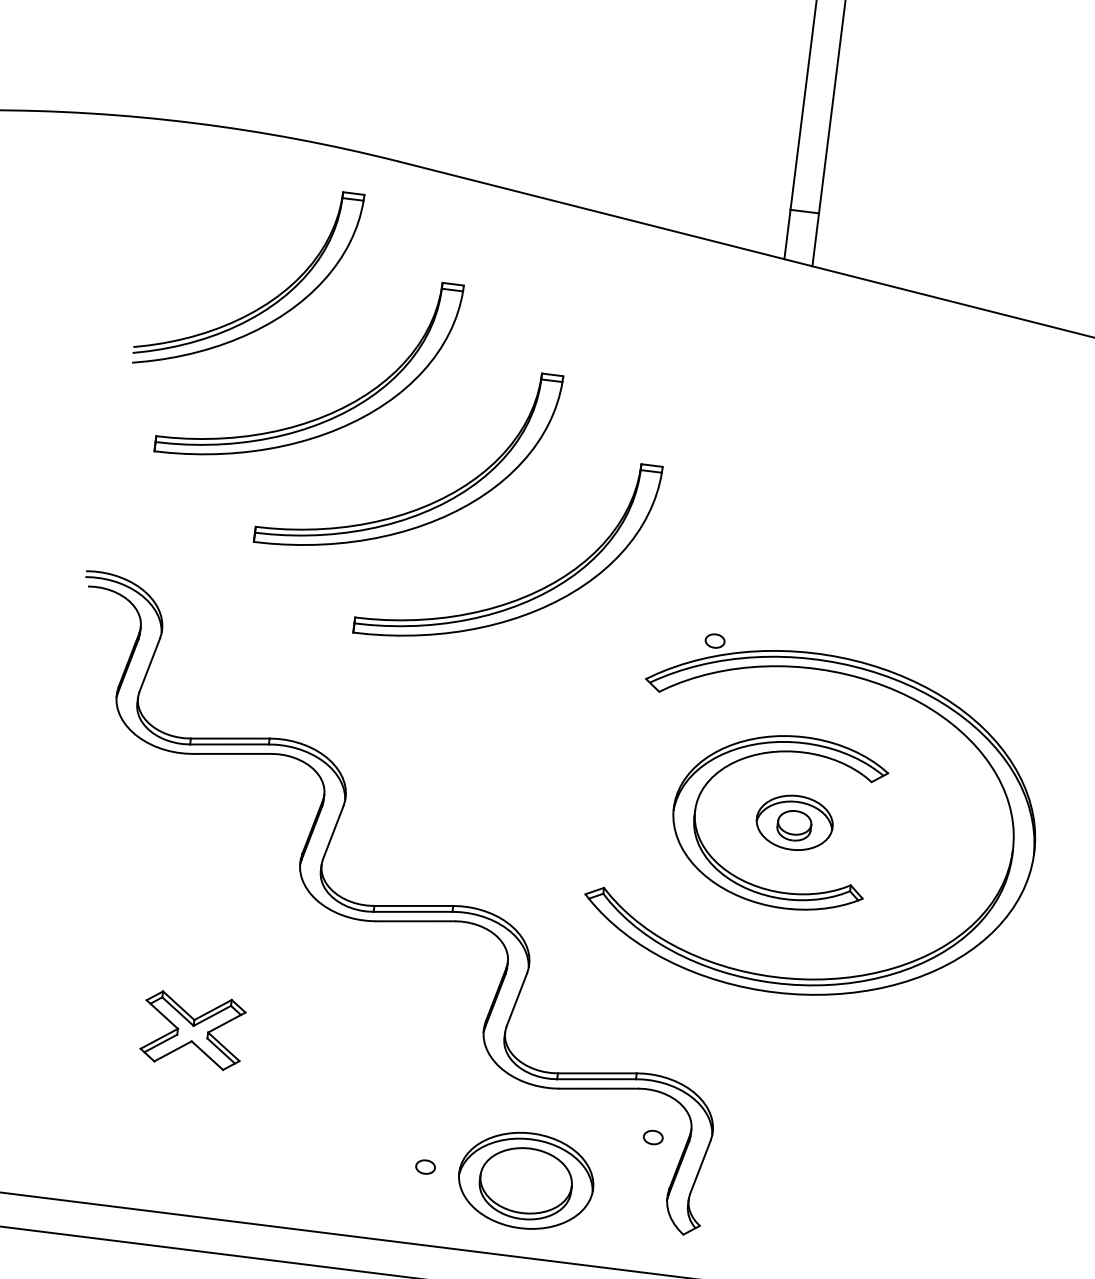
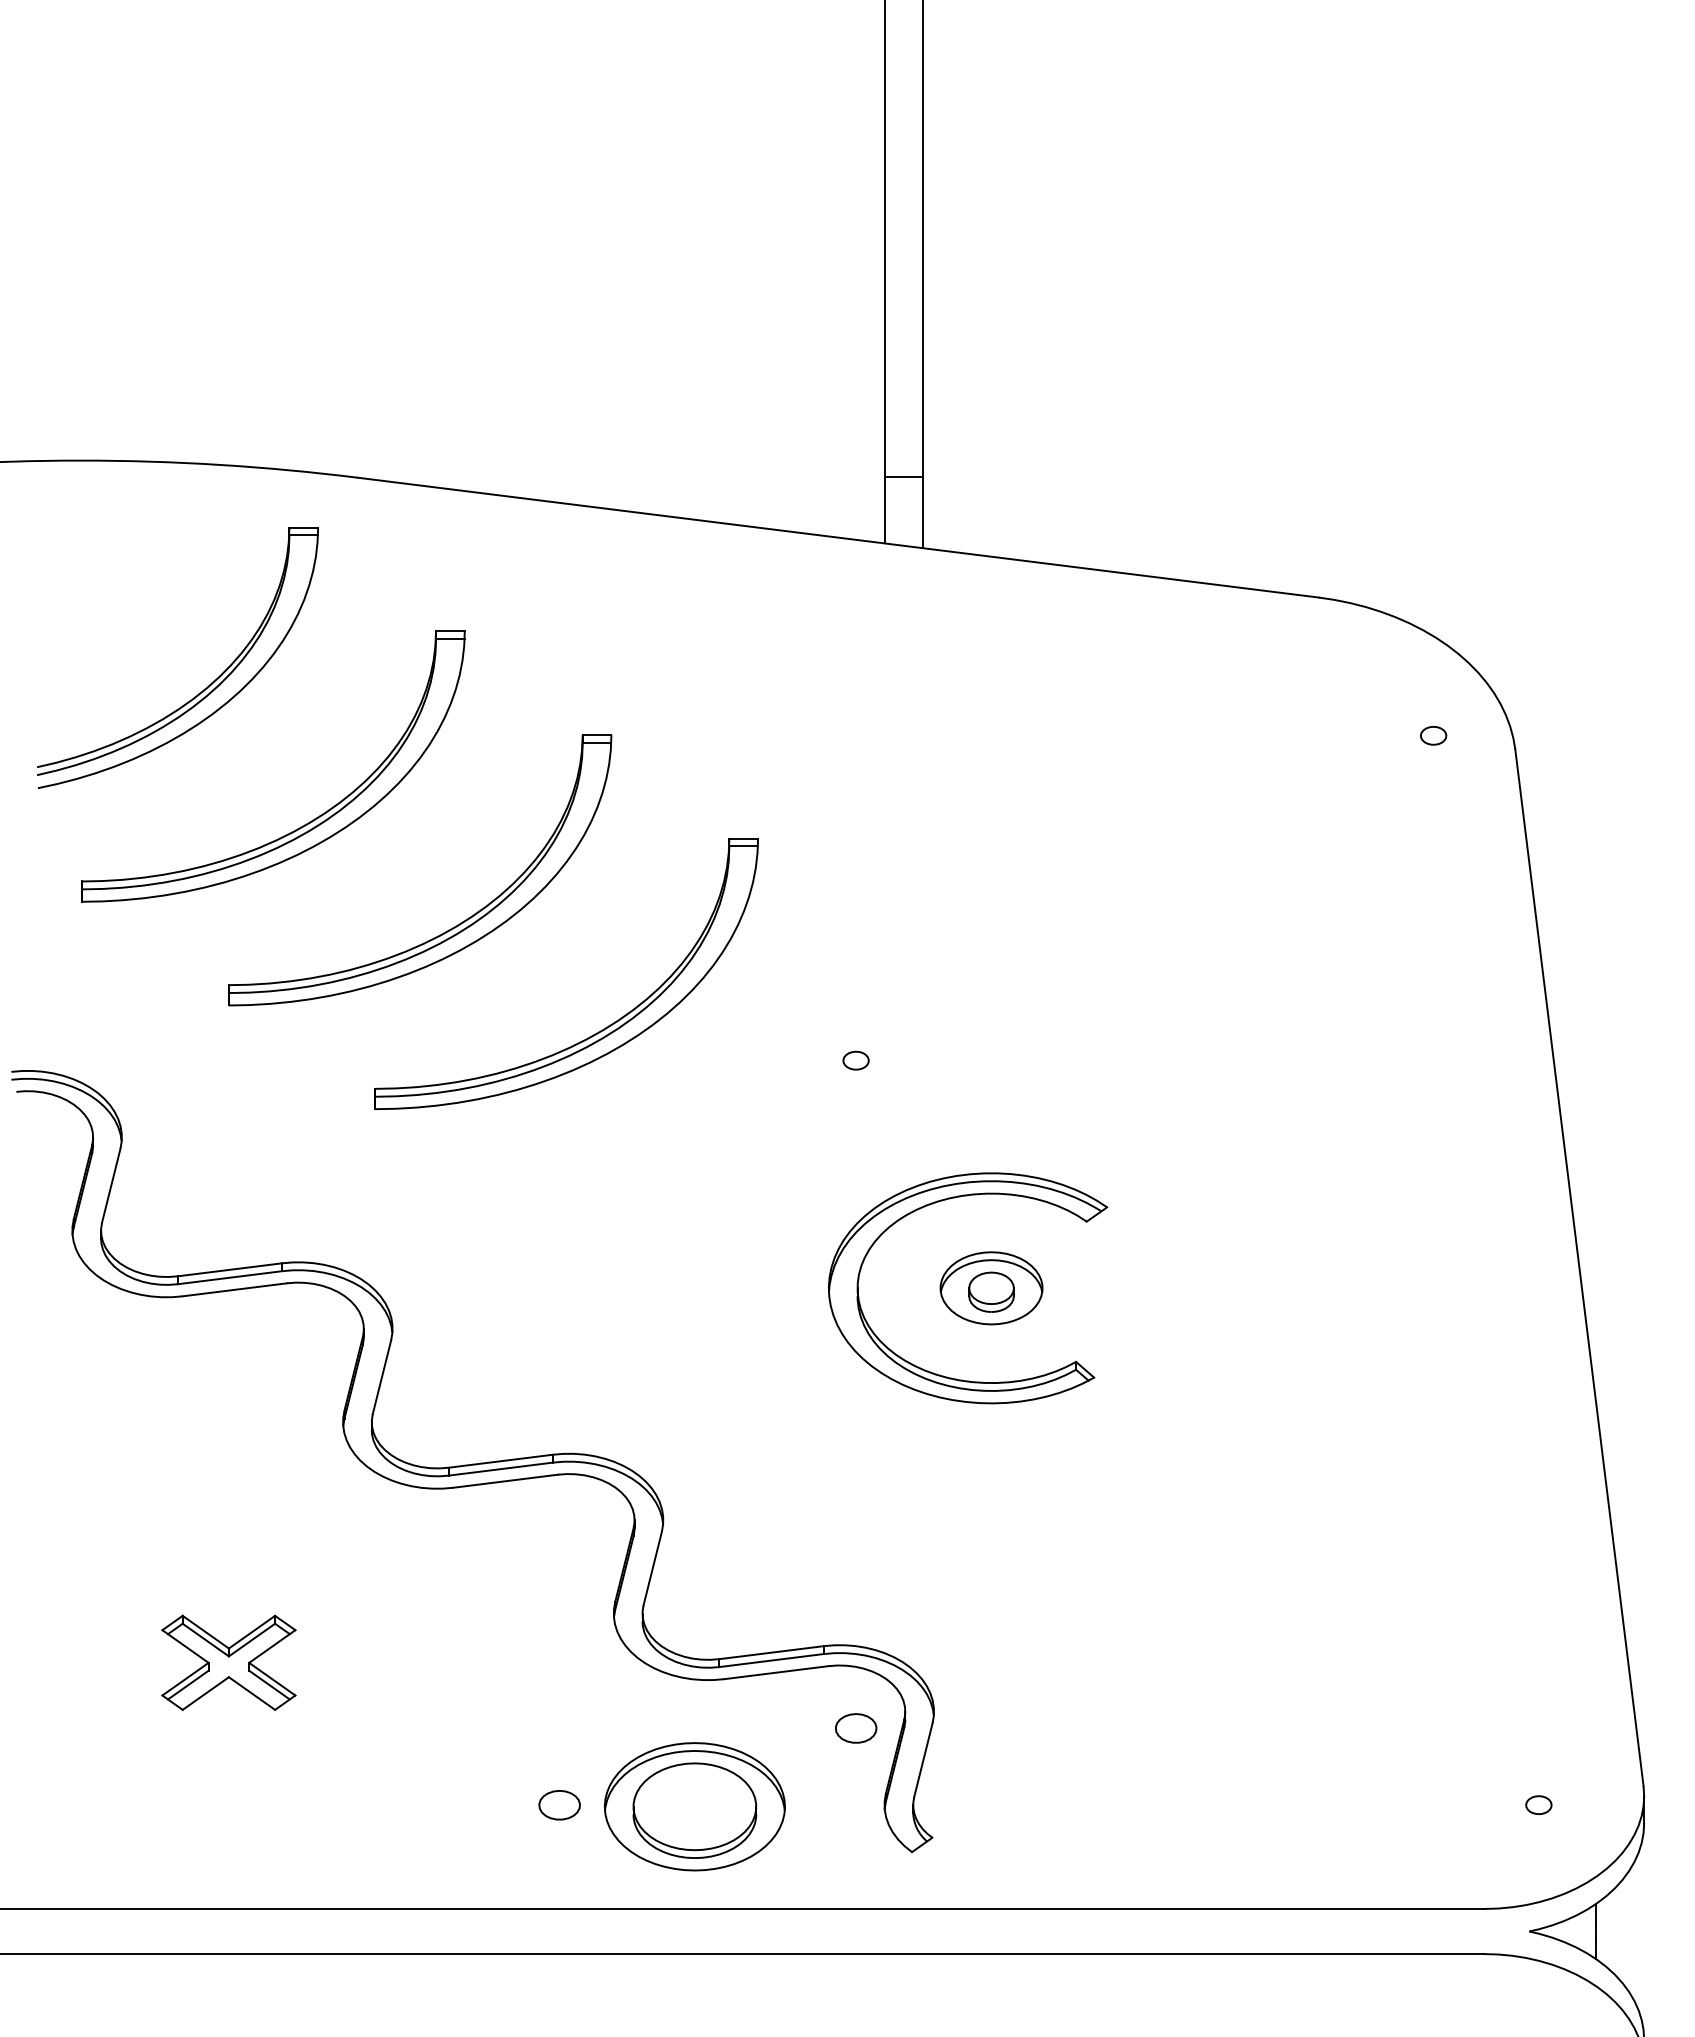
part: (813, 978) -> (1041, 1491), removed
part: (652, 1137) -> (855, 1728), size x1.6
part: (424, 1166) -> (558, 1804), size x1.6

